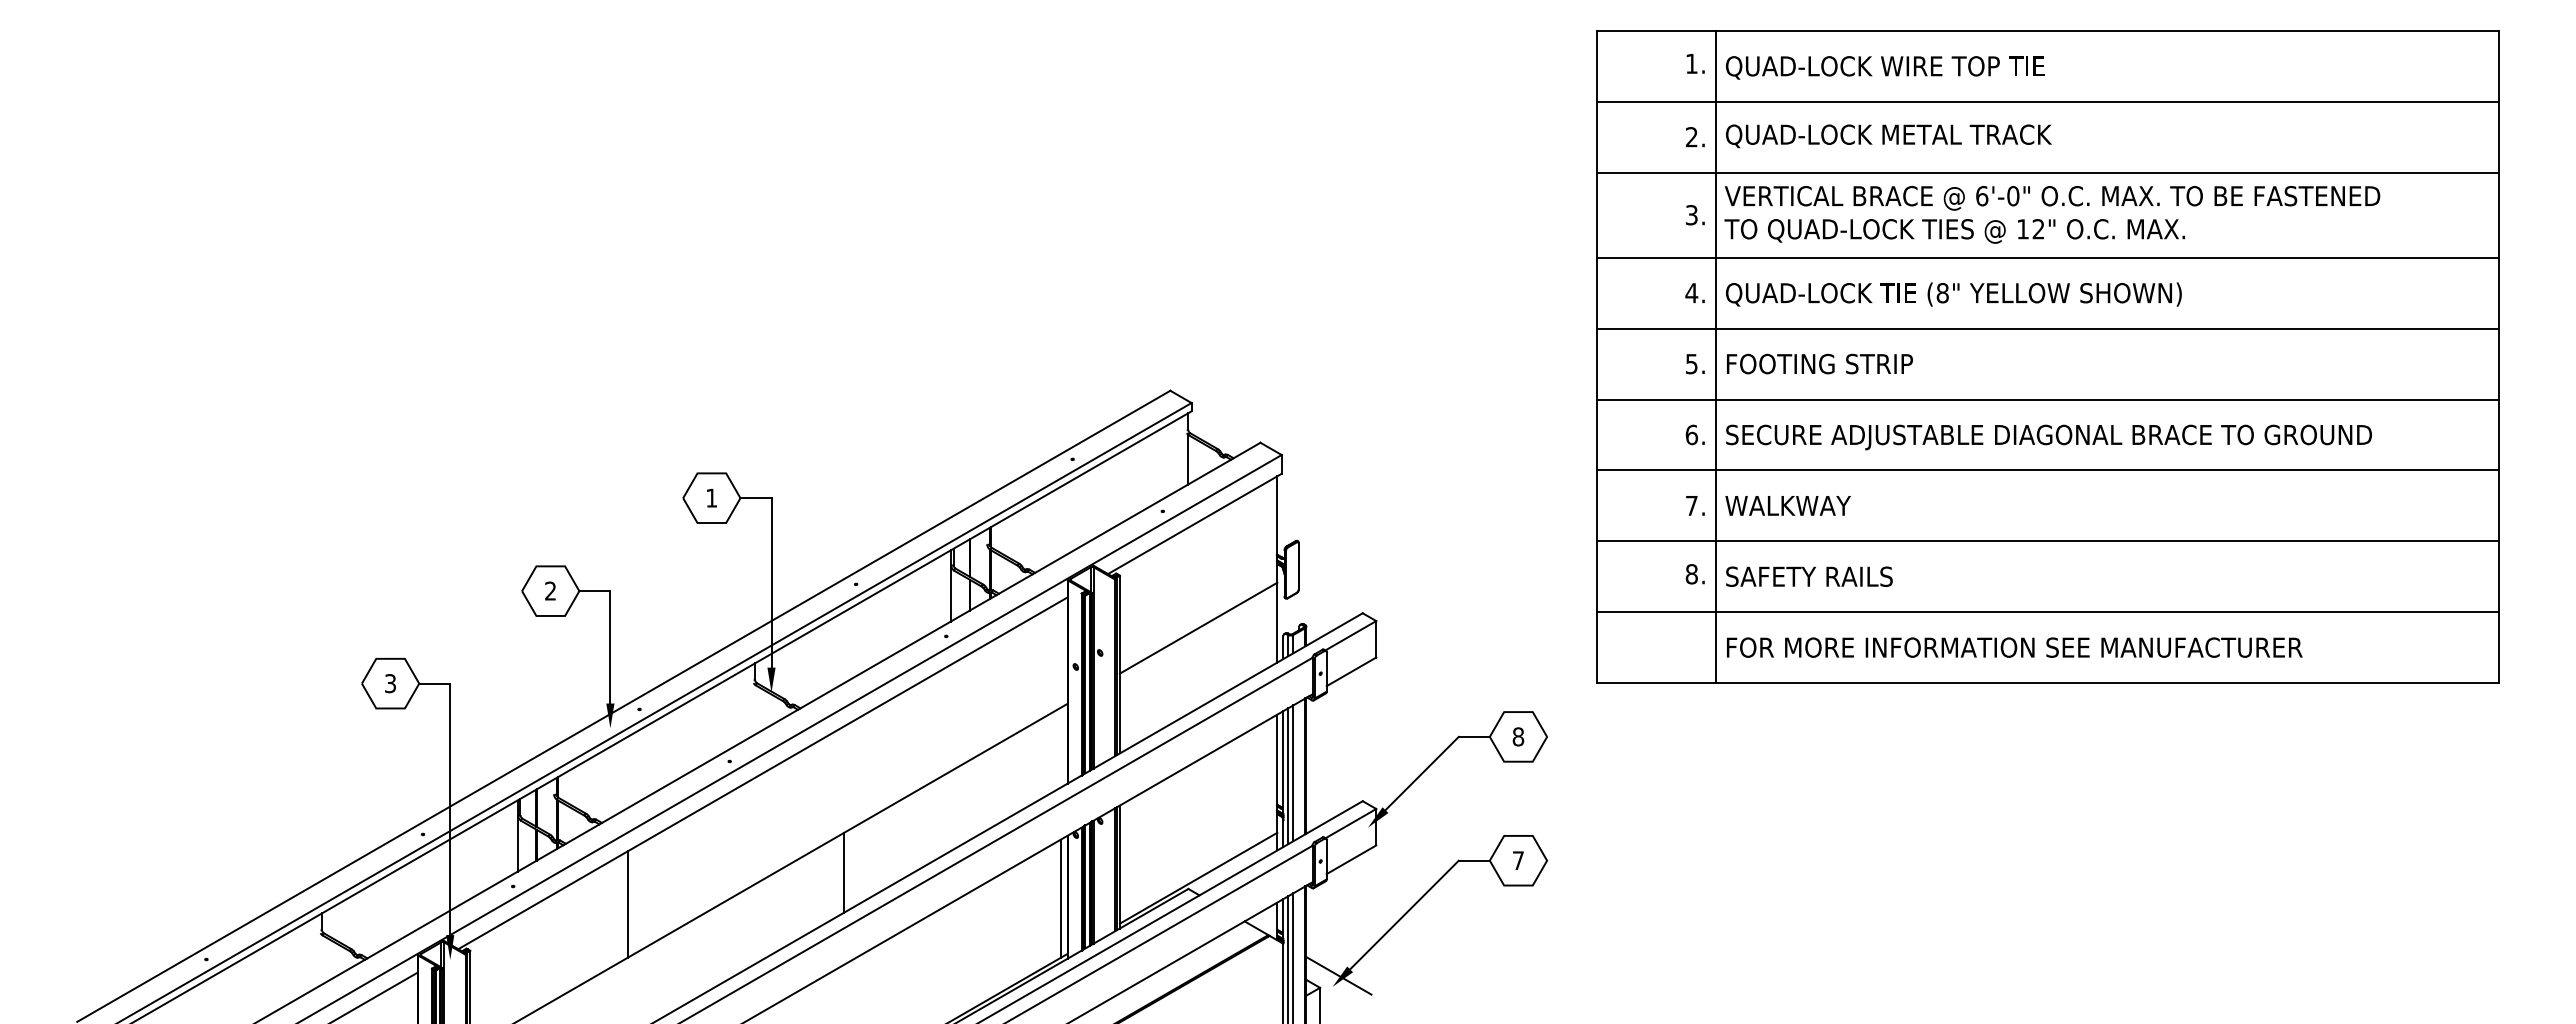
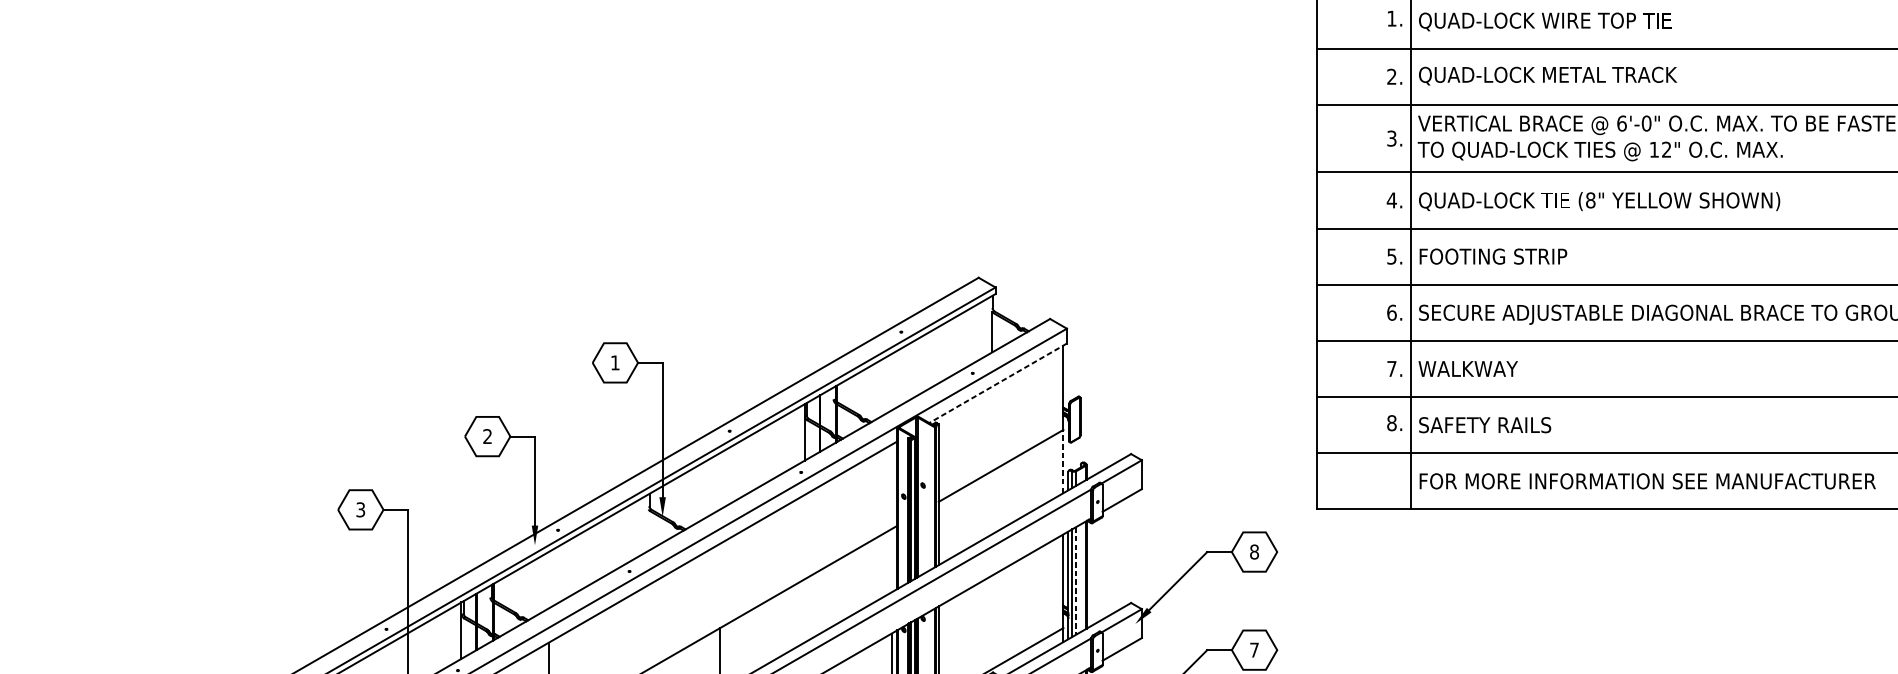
line: (1194, 524) -> (997, 383), solid -> dashed
line: (1277, 622) -> (1063, 461), solid -> dashed
line: (1293, 773) -> (1076, 581), solid -> dashed

